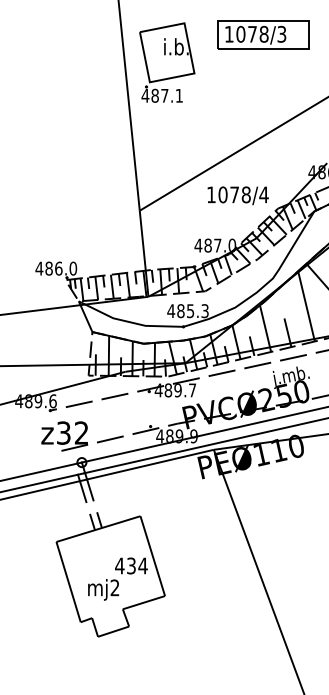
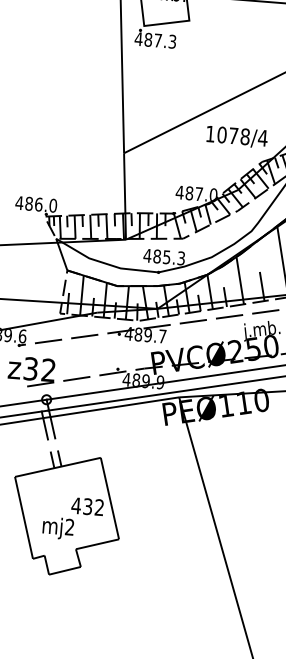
text: (178, 95) -> (171, 41), 487.1 -> 487.3
text: (237, 195) -> (236, 136), moved
text: (142, 565) -> (98, 507), 434 -> 432

